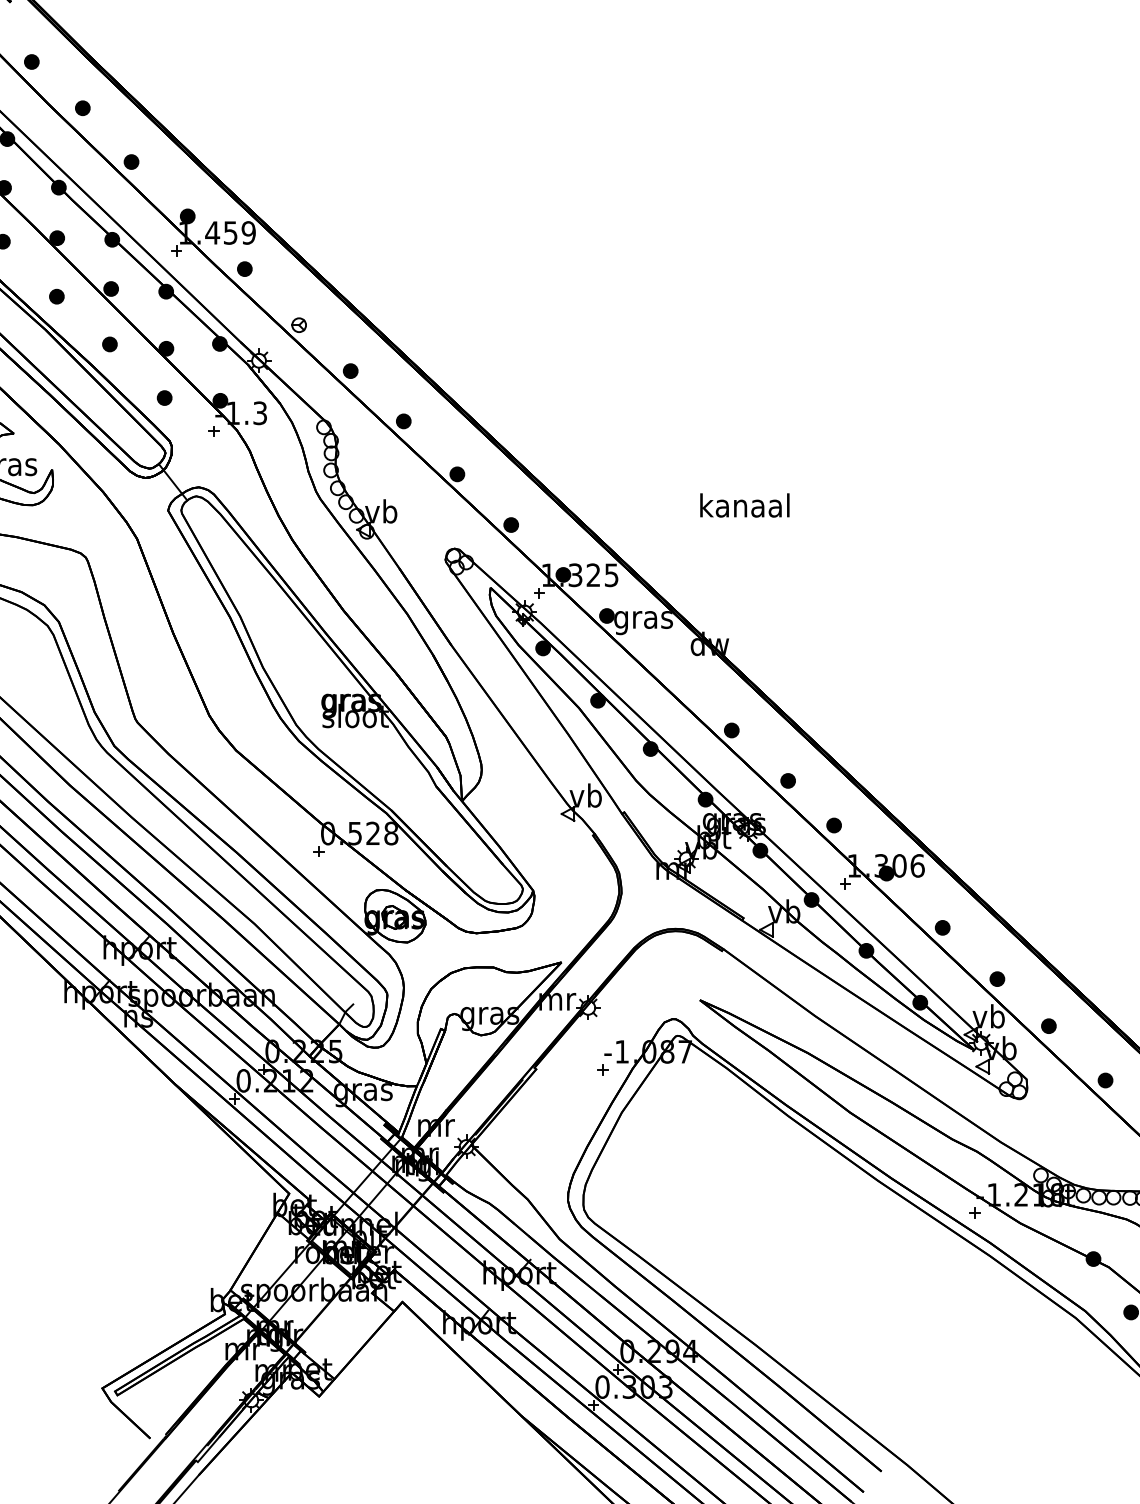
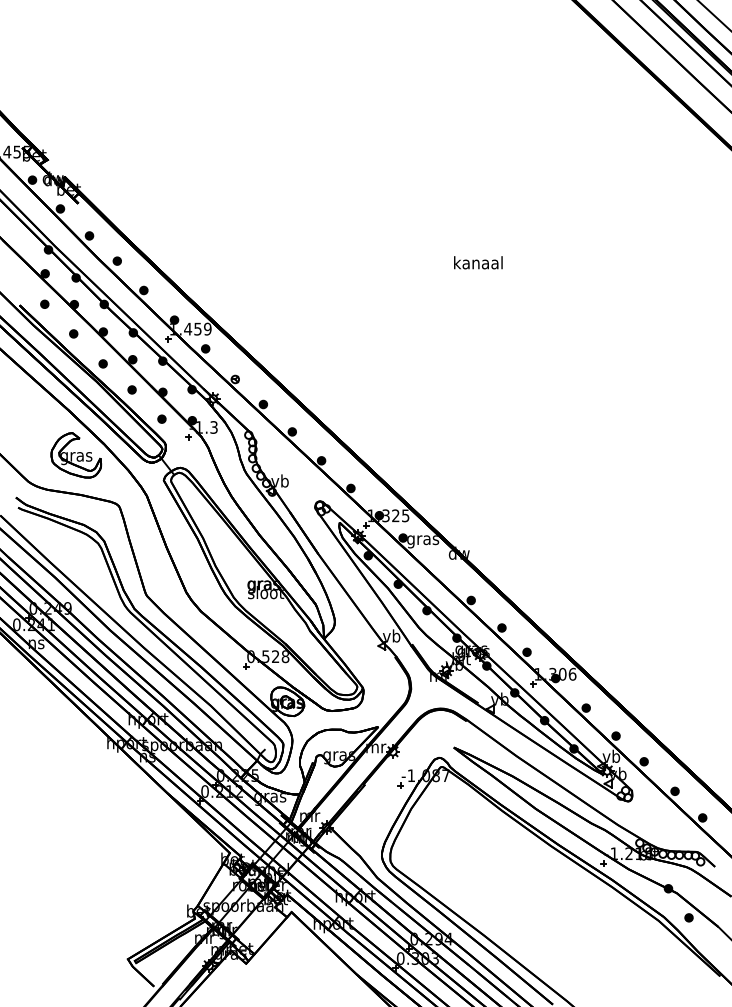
text: (745, 504) -> (478, 262), moved

